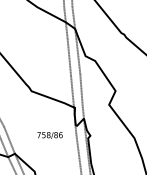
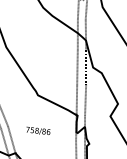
text: (49, 135) -> (37, 131), moved

